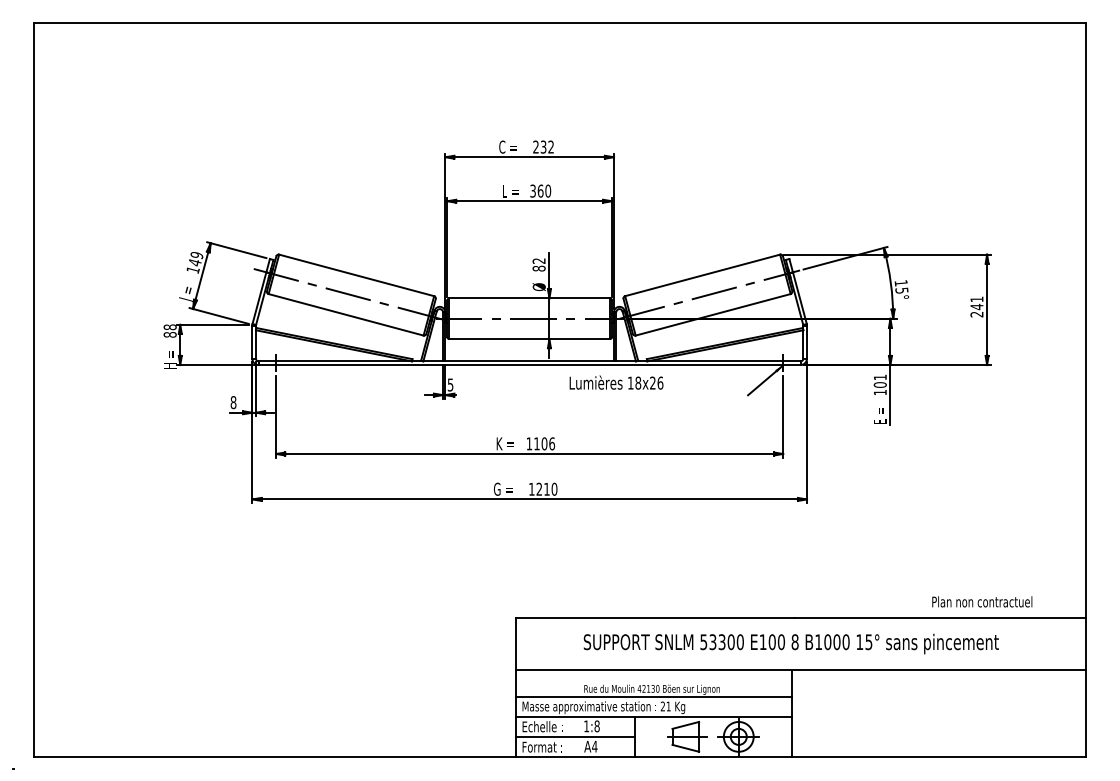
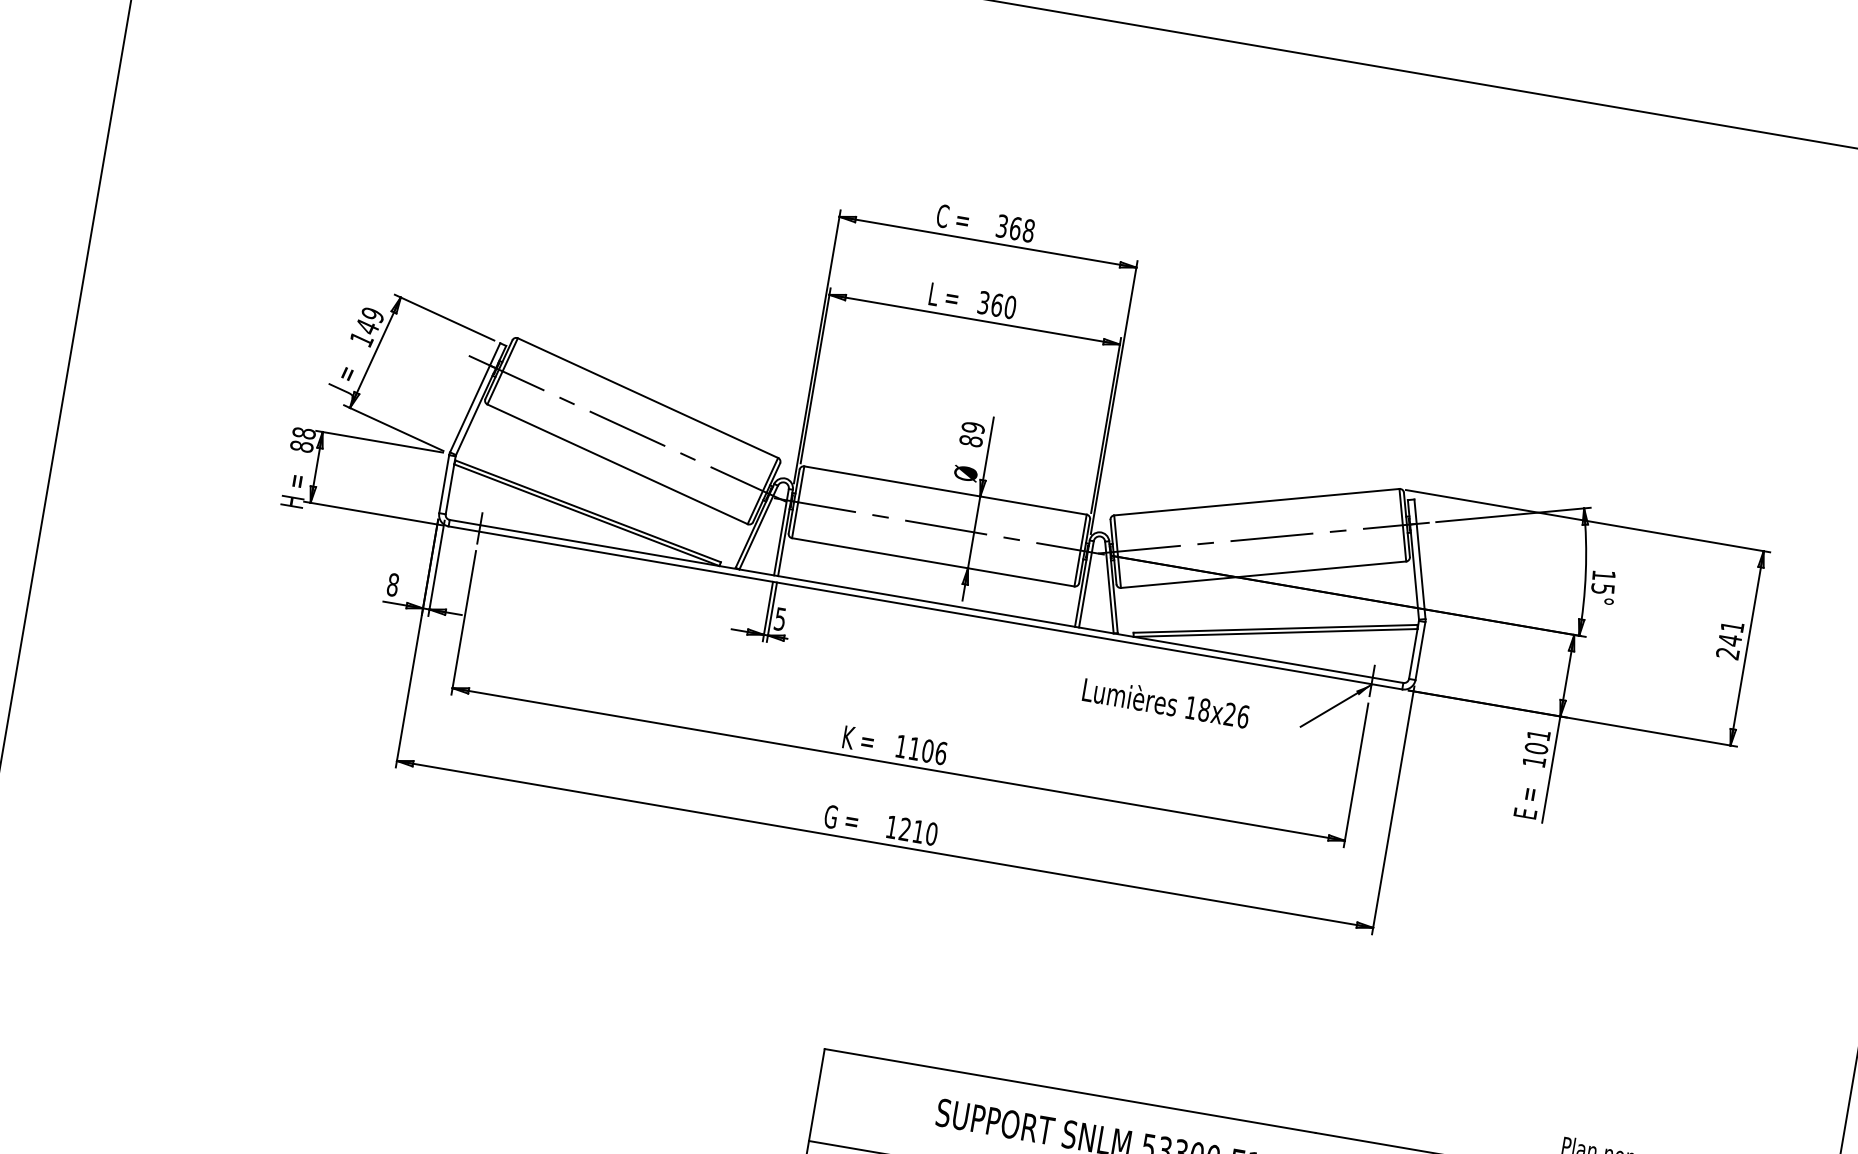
text: (543, 146) -> (1015, 227), 232 -> 368
text: (538, 260) -> (972, 426), 82 -> 89
text: (616, 382) -> (1166, 702), moved

